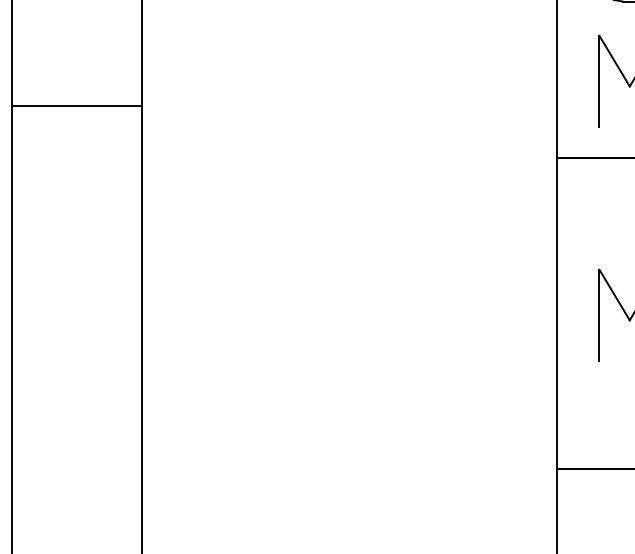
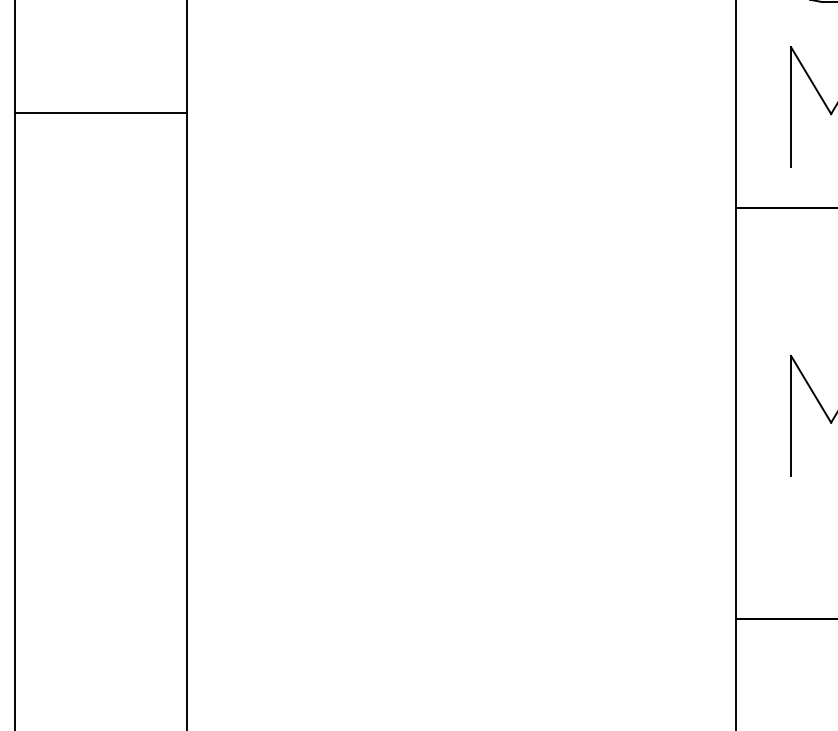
line: (76, 105) -> (100, 112), moved

